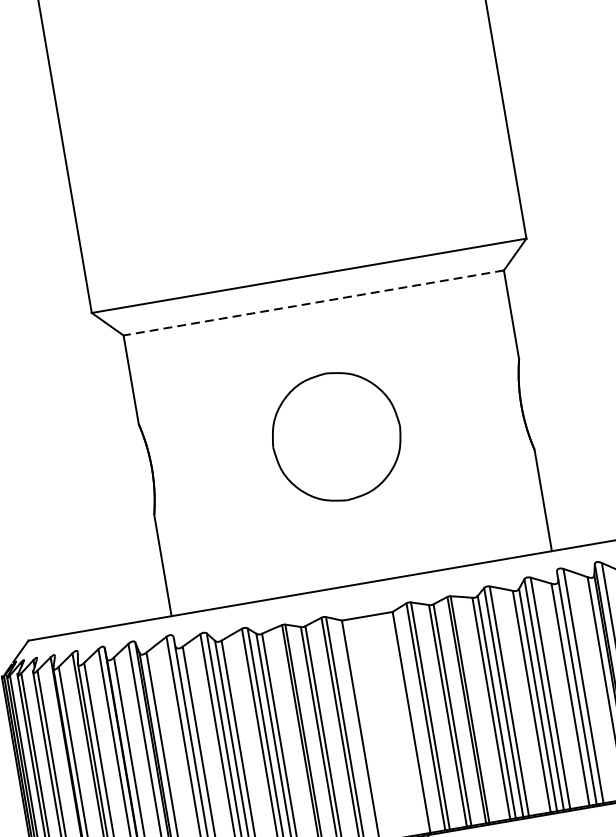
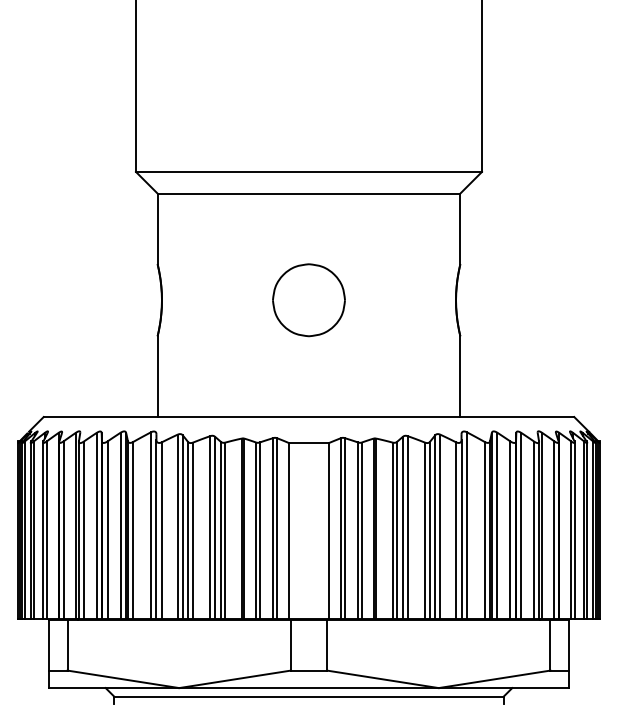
line: (313, 302) -> (308, 193), dashed -> solid
part: (336, 437) -> (308, 300), size x0.71

